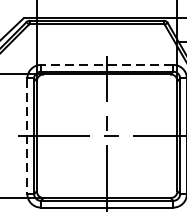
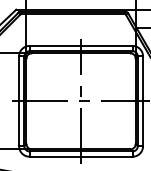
line: (106, 64) -> (80, 45), dashed -> solid
line: (27, 136) -> (19, 101), dashed -> solid

